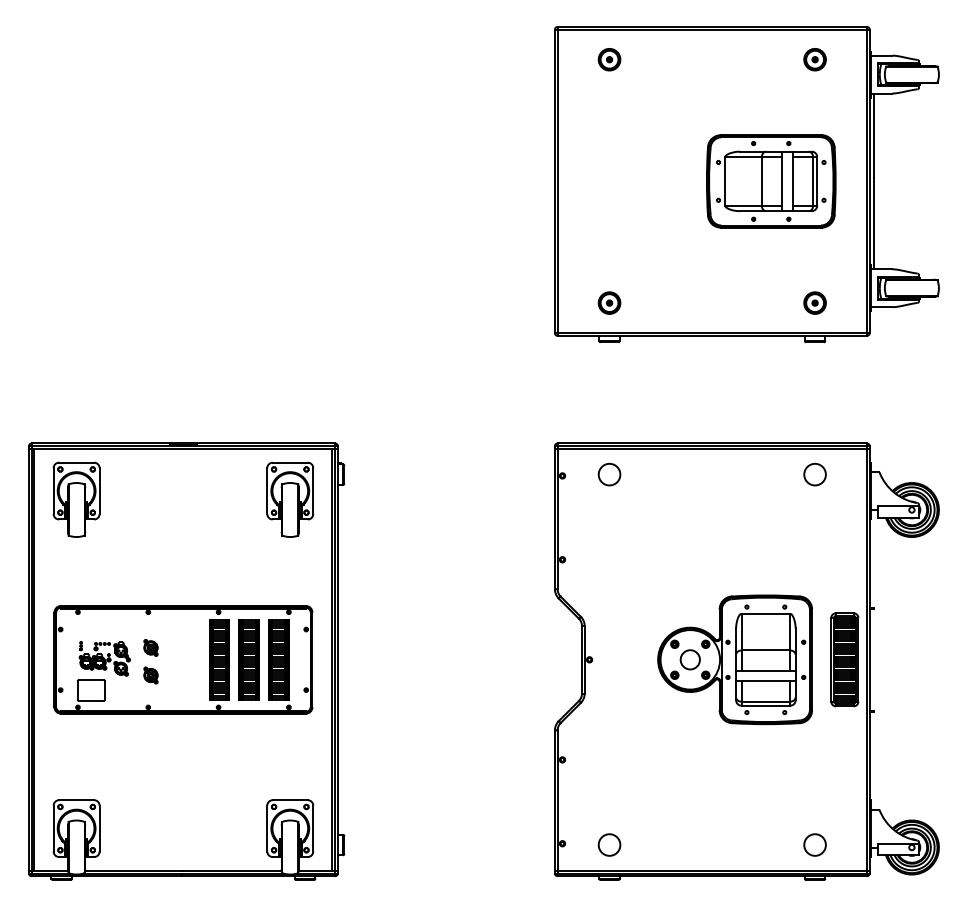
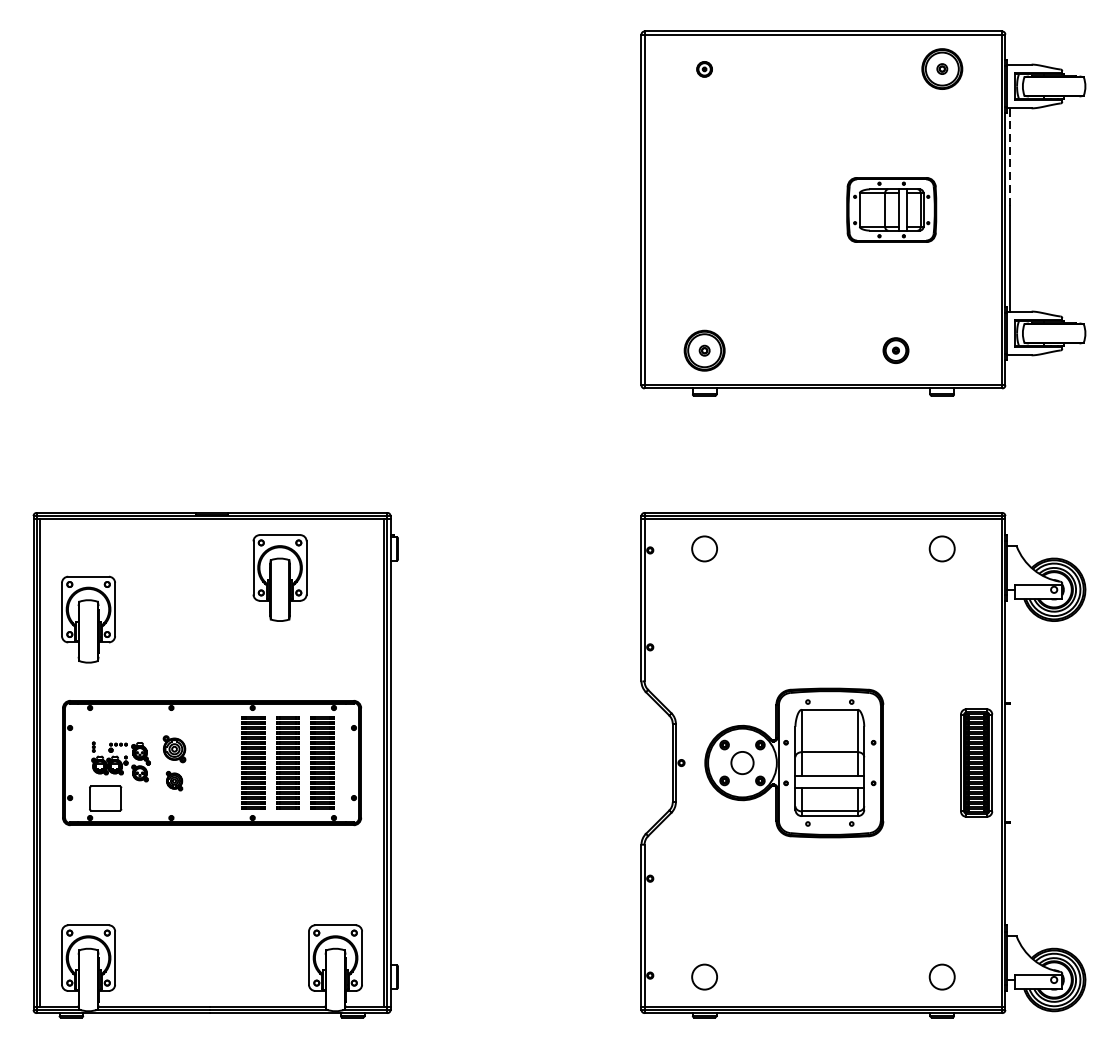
part: (609, 59) -> (704, 69), size x0.6
part: (814, 59) -> (941, 69), size x1.6
line: (874, 135) -> (1010, 156), solid -> dashed
part: (771, 181) -> (891, 210), size x0.6
part: (609, 302) -> (704, 349), size x1.6
part: (814, 302) -> (895, 349), moved
part: (76, 499) -> (88, 619), moved
part: (290, 499) -> (280, 577), moved
part: (150, 647) -> (173, 748), size x1.4
part: (734, 659) -> (793, 762), moved

